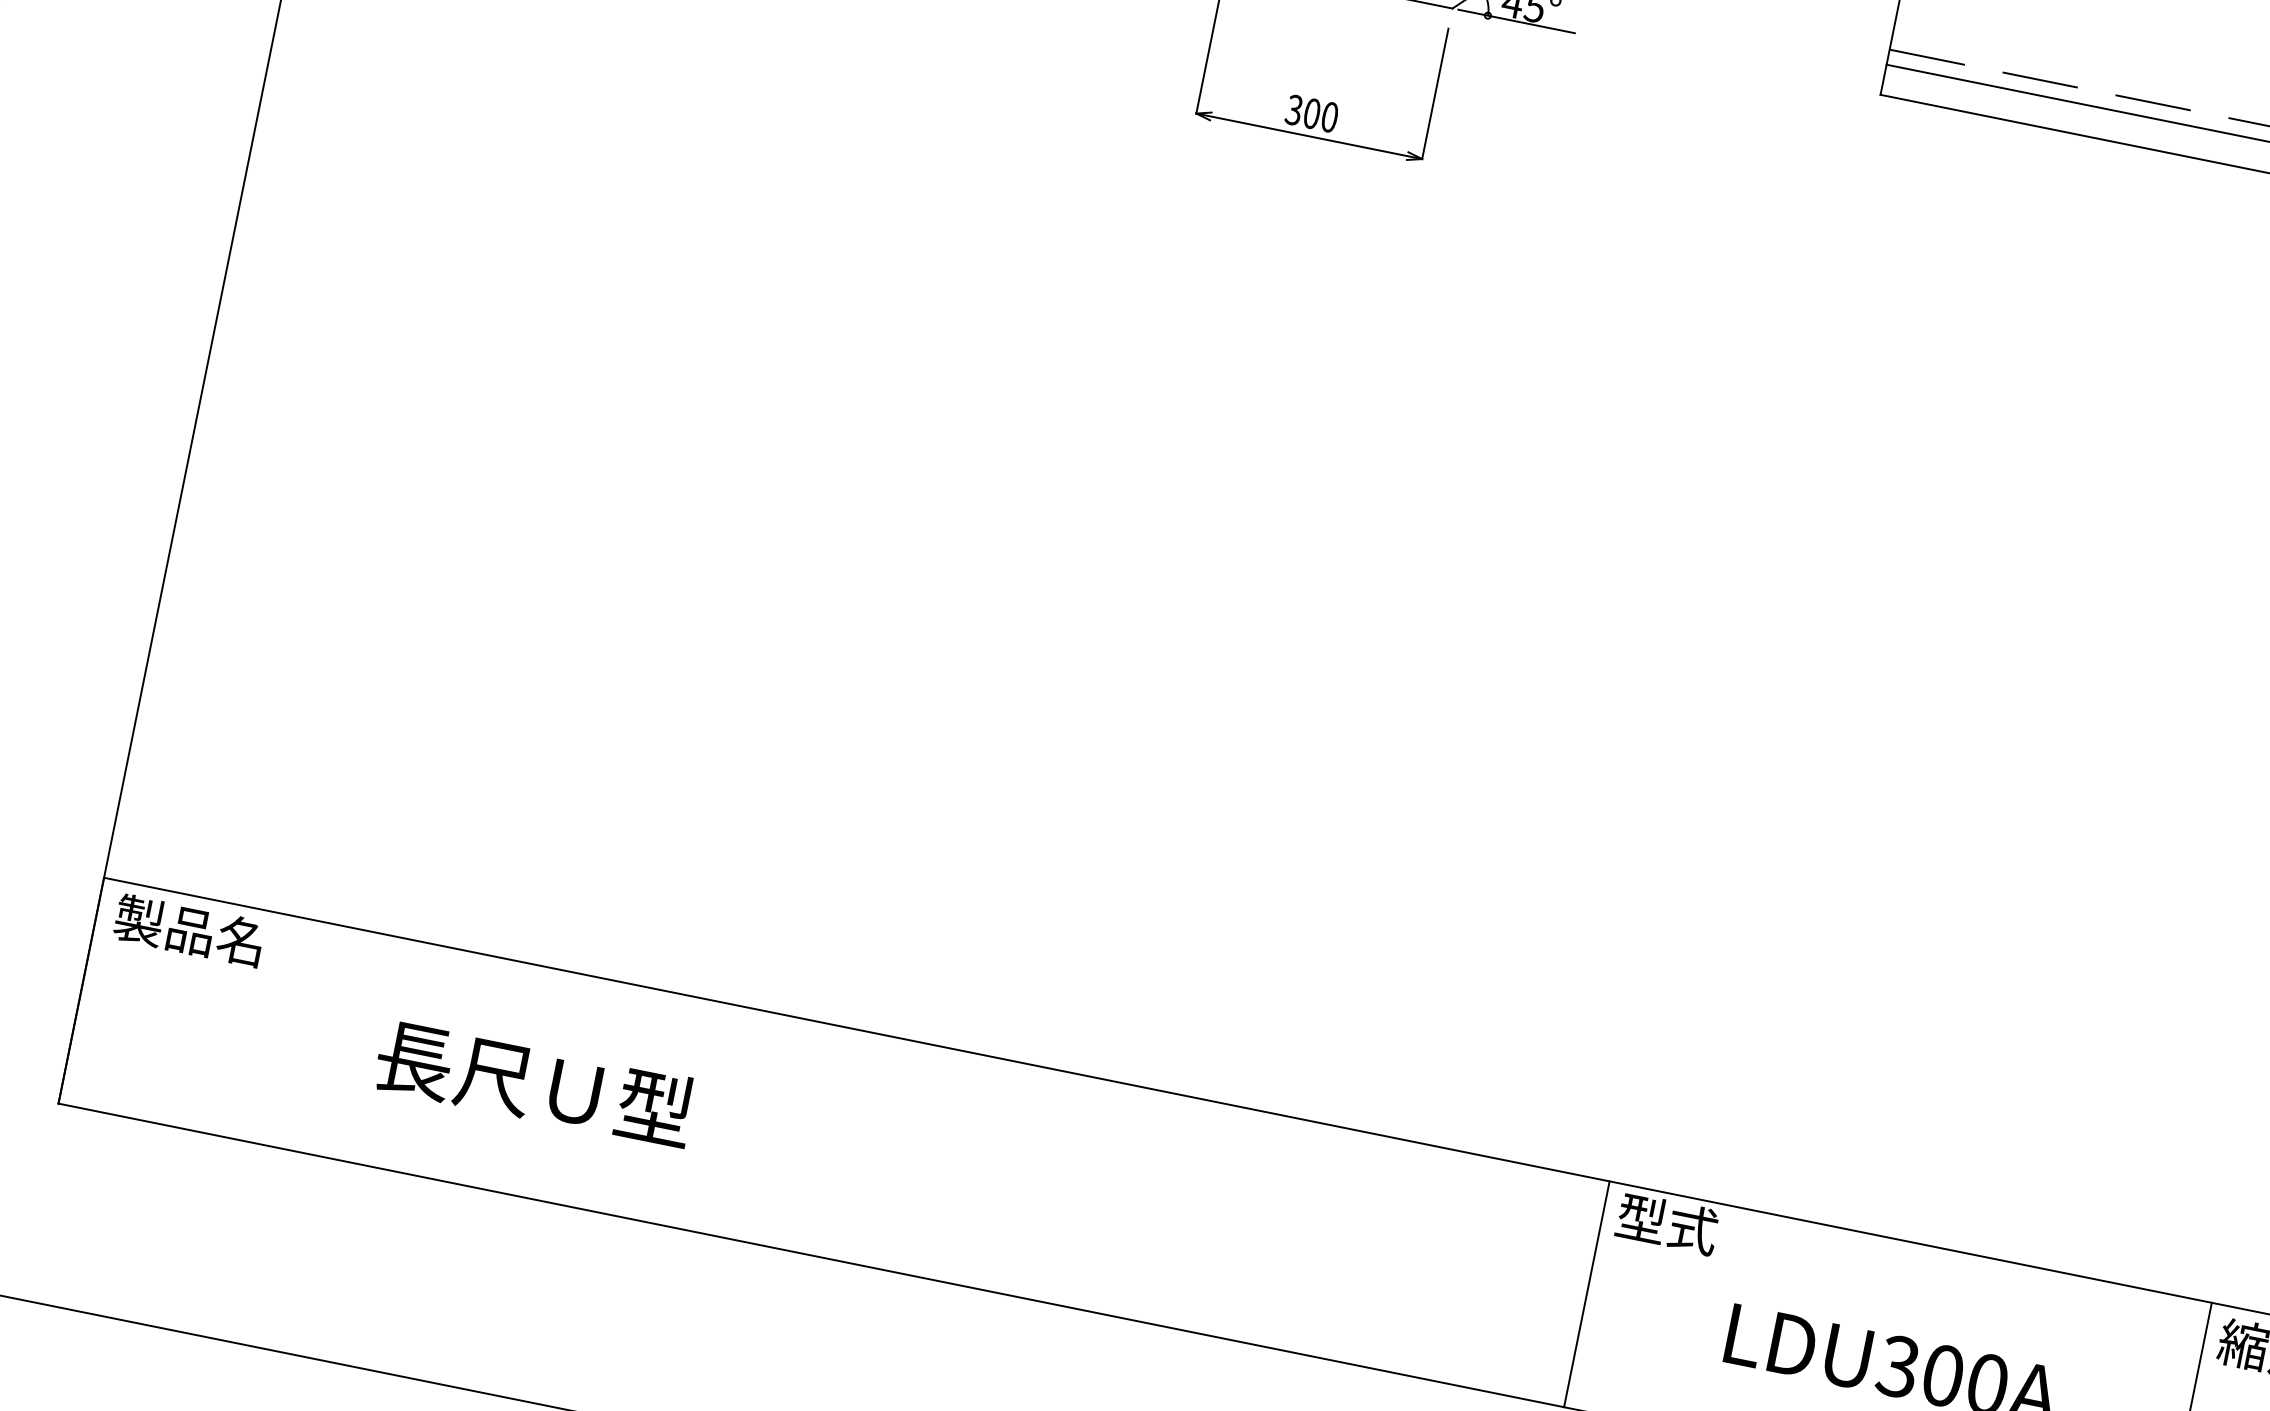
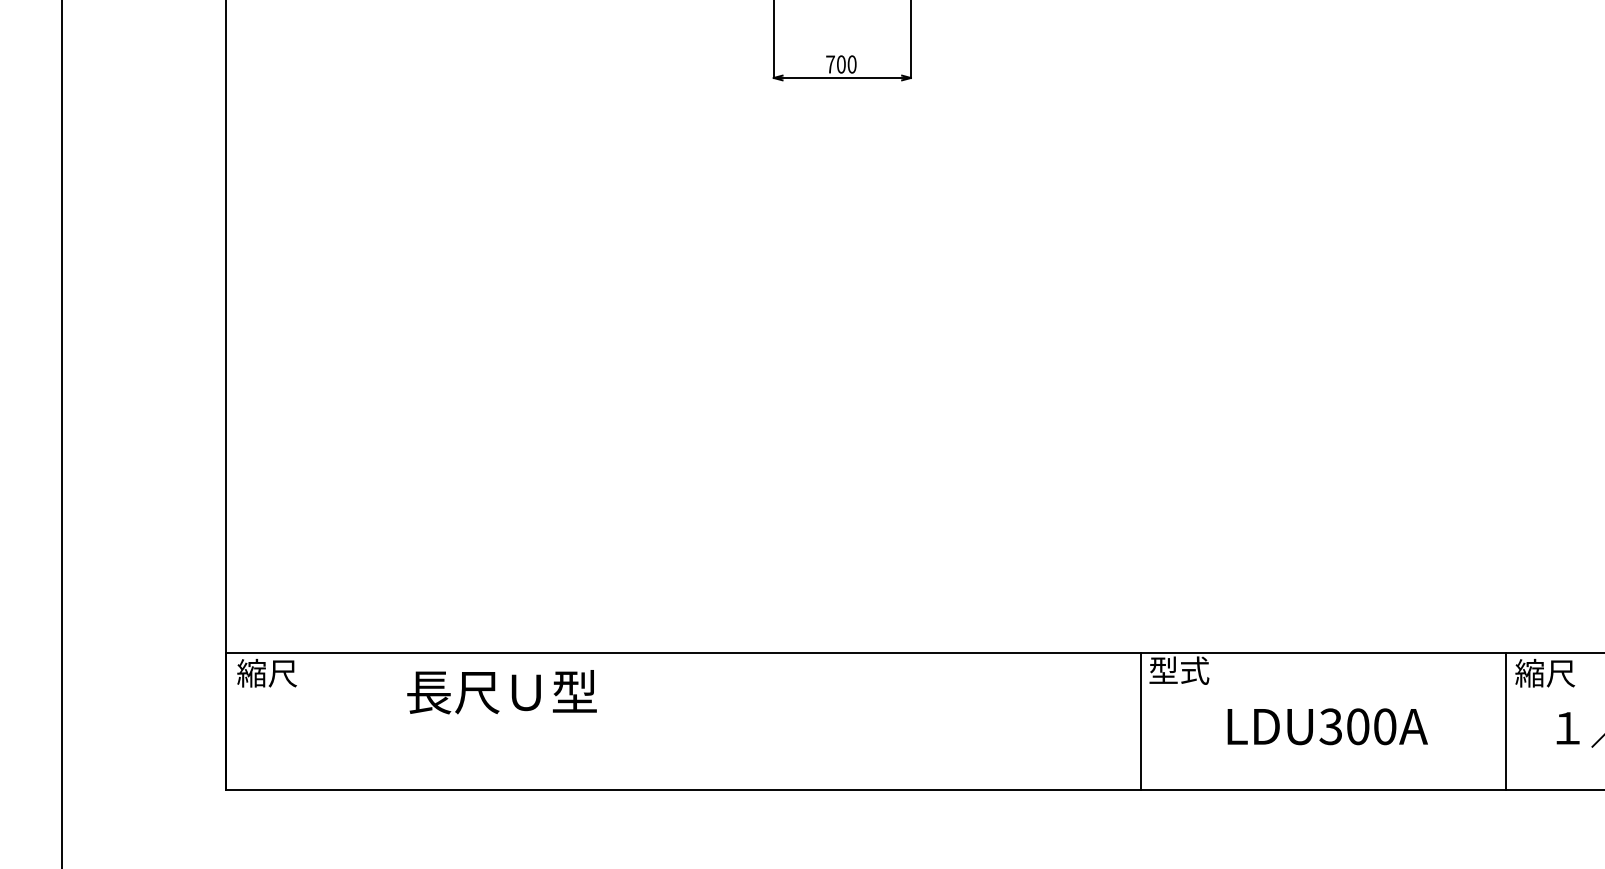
text: (1294, 110) -> (830, 64), 300 -> 700
text: (188, 928) -> (281, 672), 製品名 -> 縮尺
text: (534, 1084) -> (501, 692), moved

